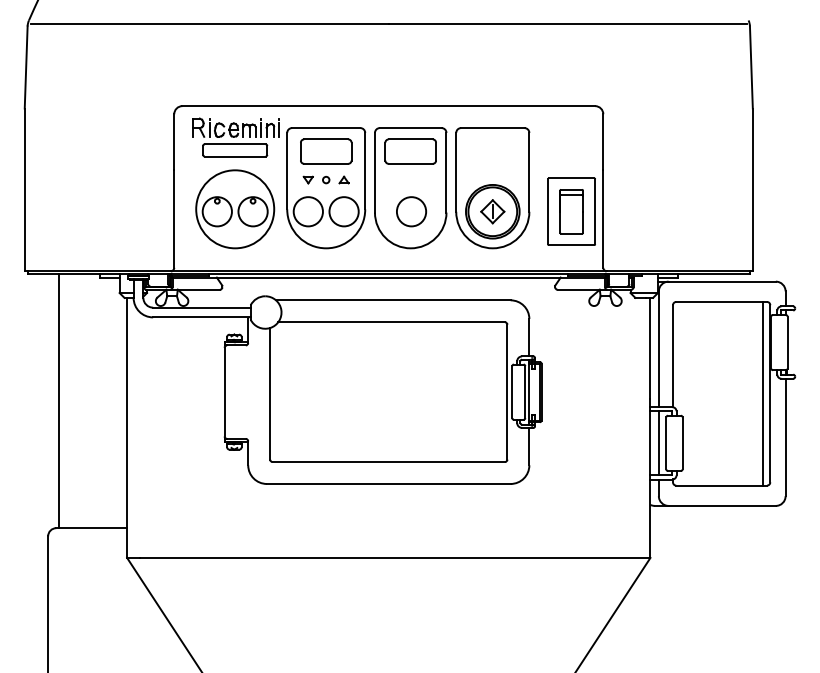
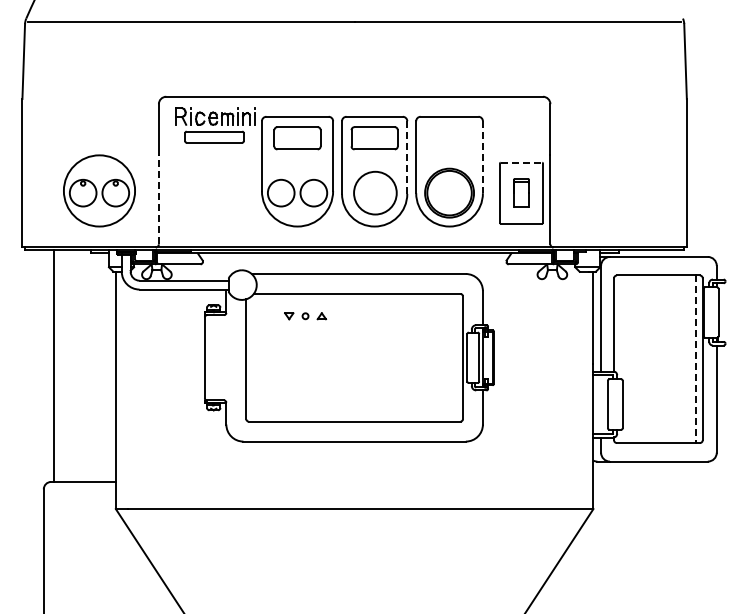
line: (528, 172) -> (482, 157), solid -> dashed
line: (446, 173) -> (407, 158), solid -> dashed
line: (571, 178) -> (521, 162), solid -> dashed
part: (326, 180) -> (305, 316), moved
part: (235, 208) -> (99, 190), moved
circle: (411, 211) -> (375, 192), size x1.6
part: (492, 211) -> (449, 192), removed
part: (571, 211) -> (521, 192), size x0.7
line: (173, 218) -> (158, 199), solid -> dashed
line: (762, 394) -> (695, 359), solid -> dashed
line: (659, 443) -> (601, 404), removed

